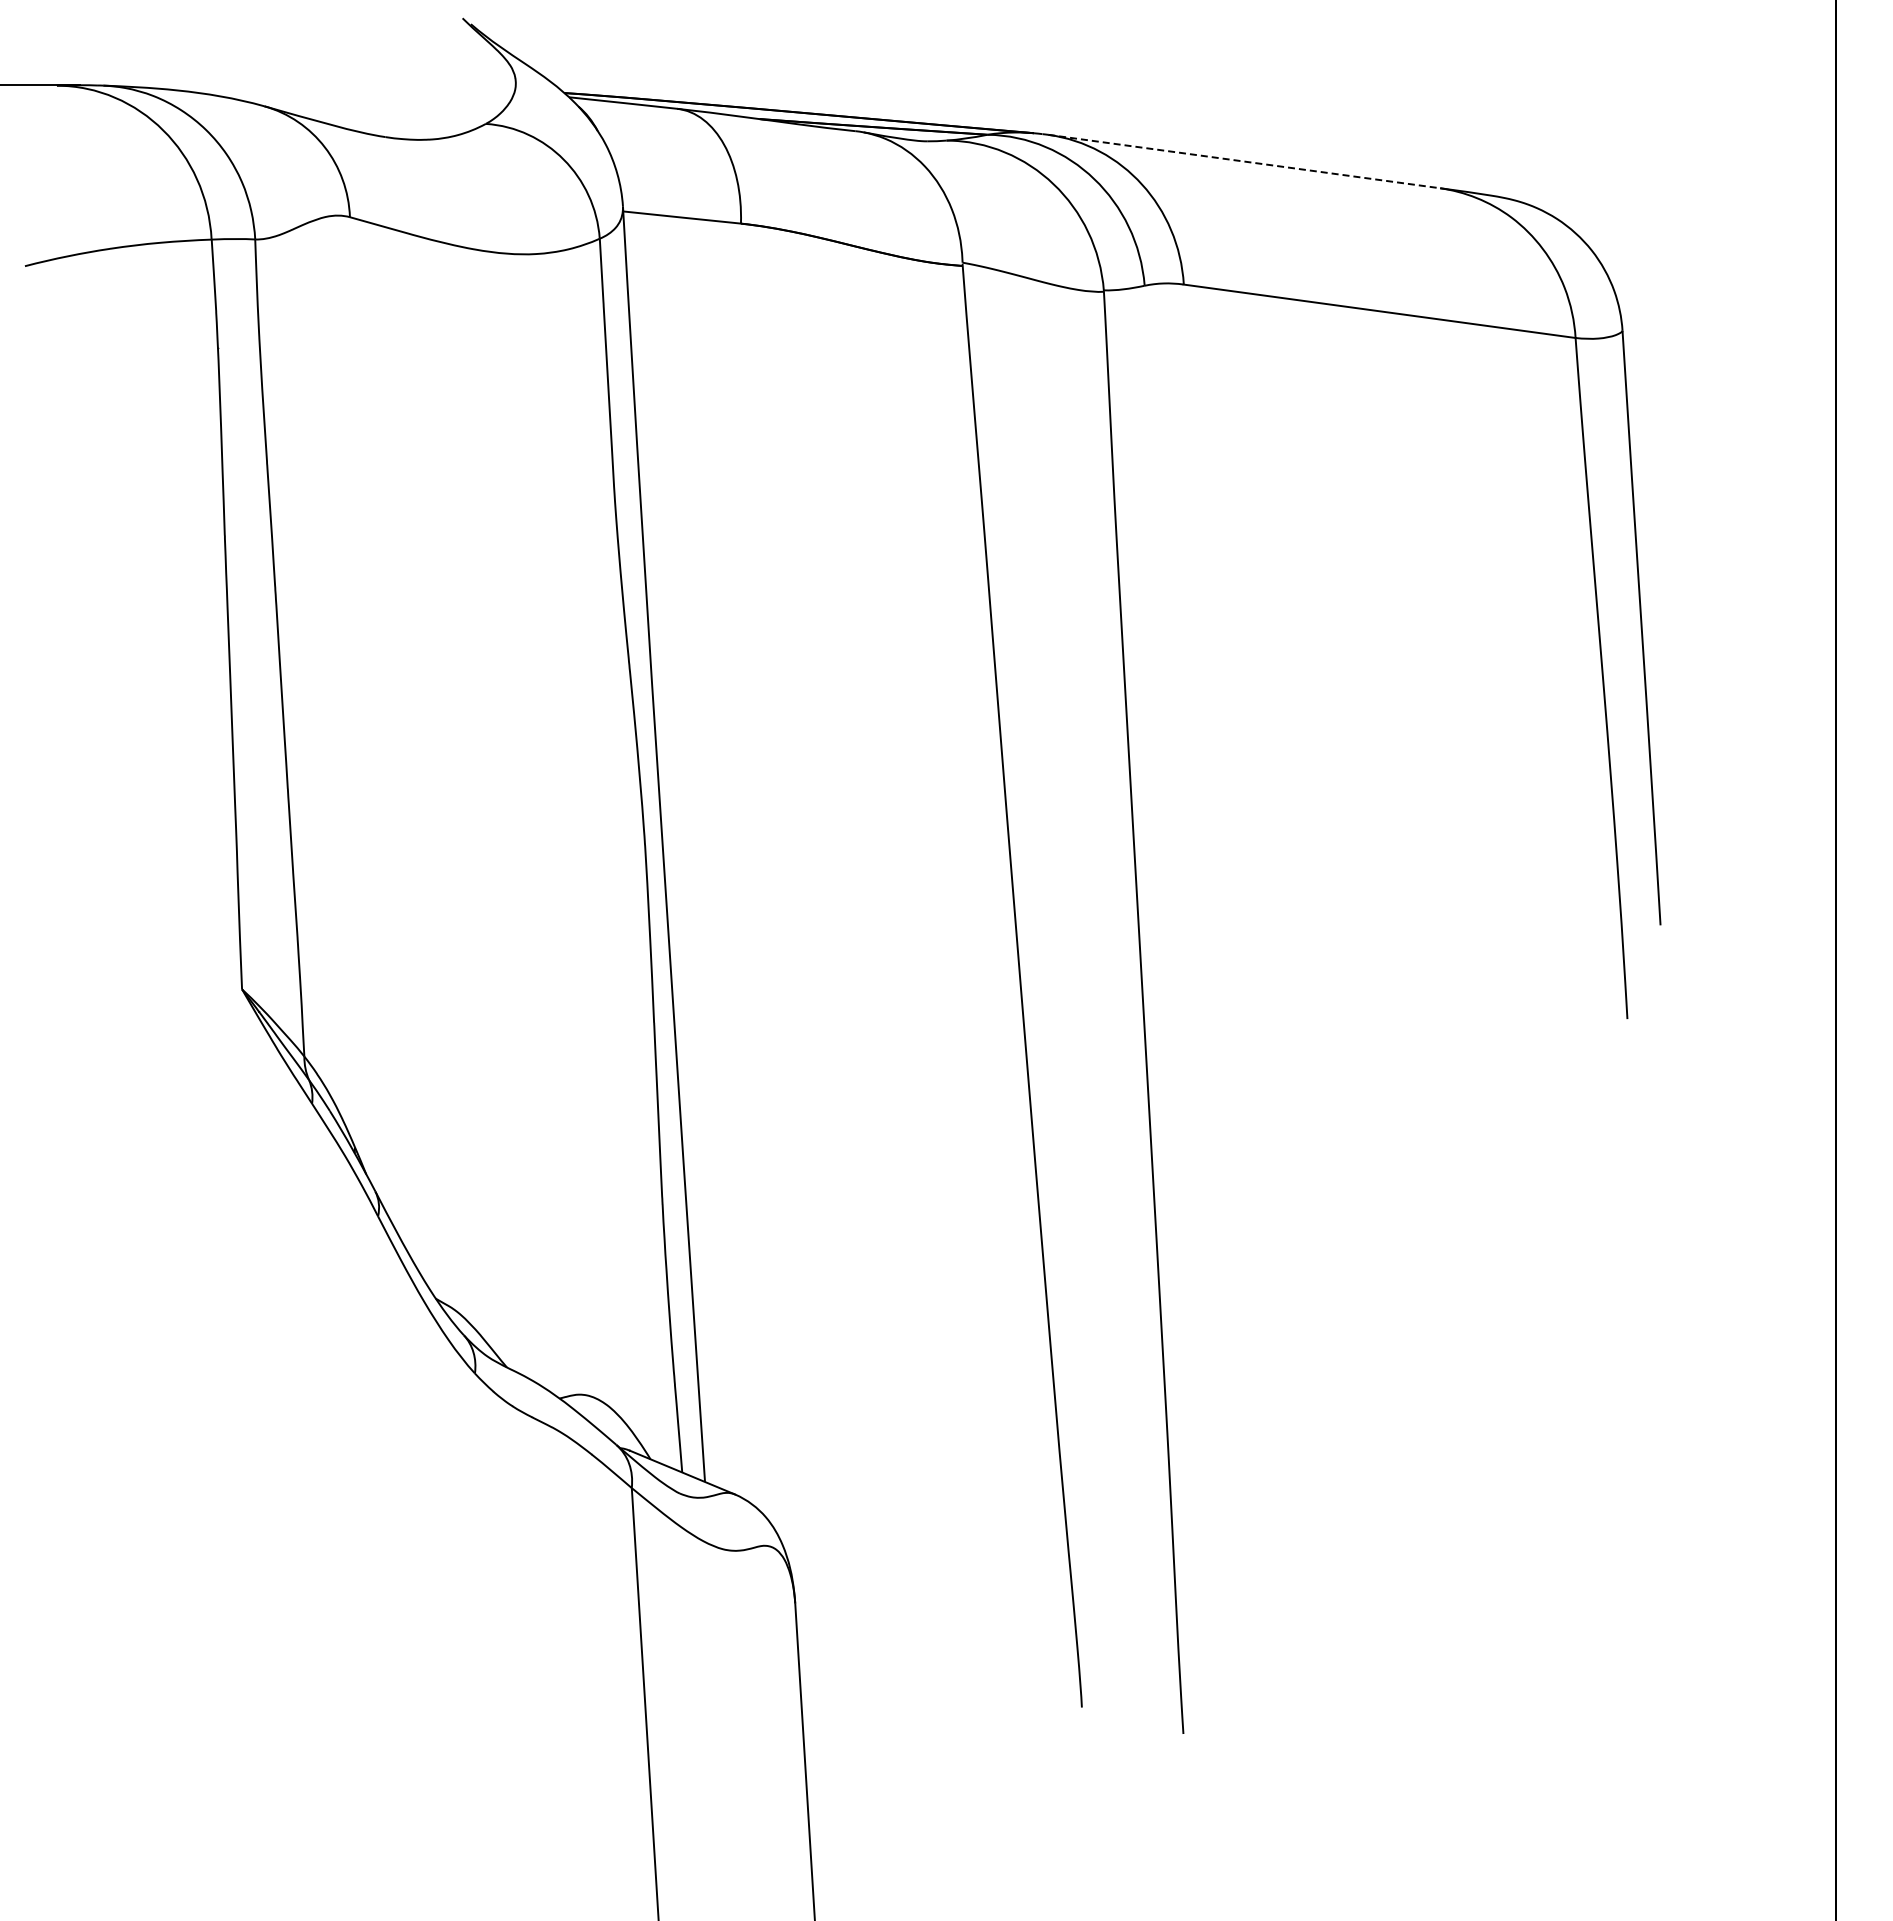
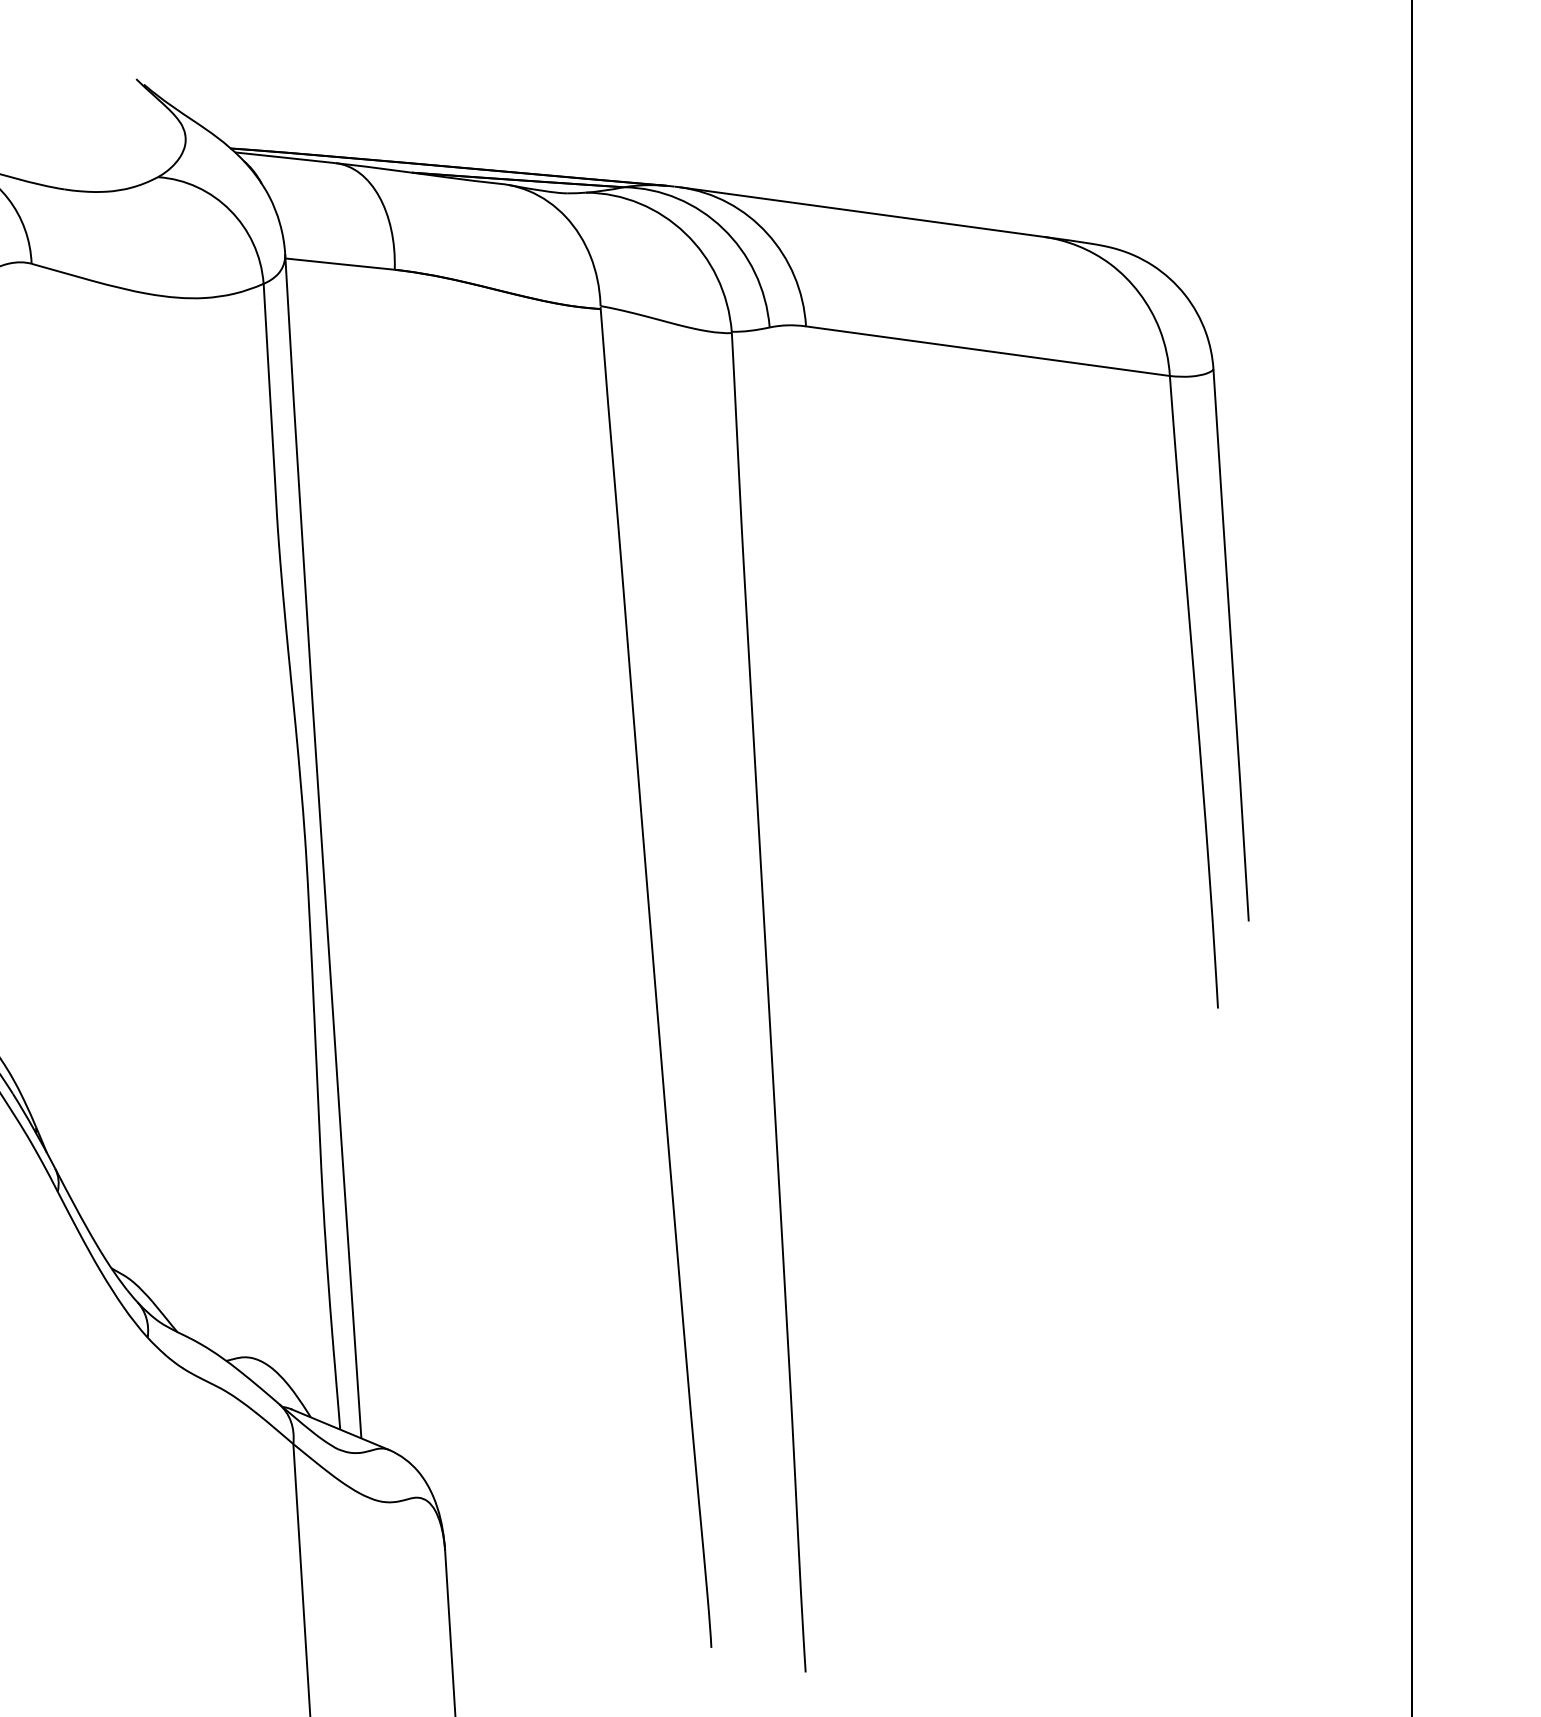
line: (1244, 161) -> (862, 212), dashed -> solid

